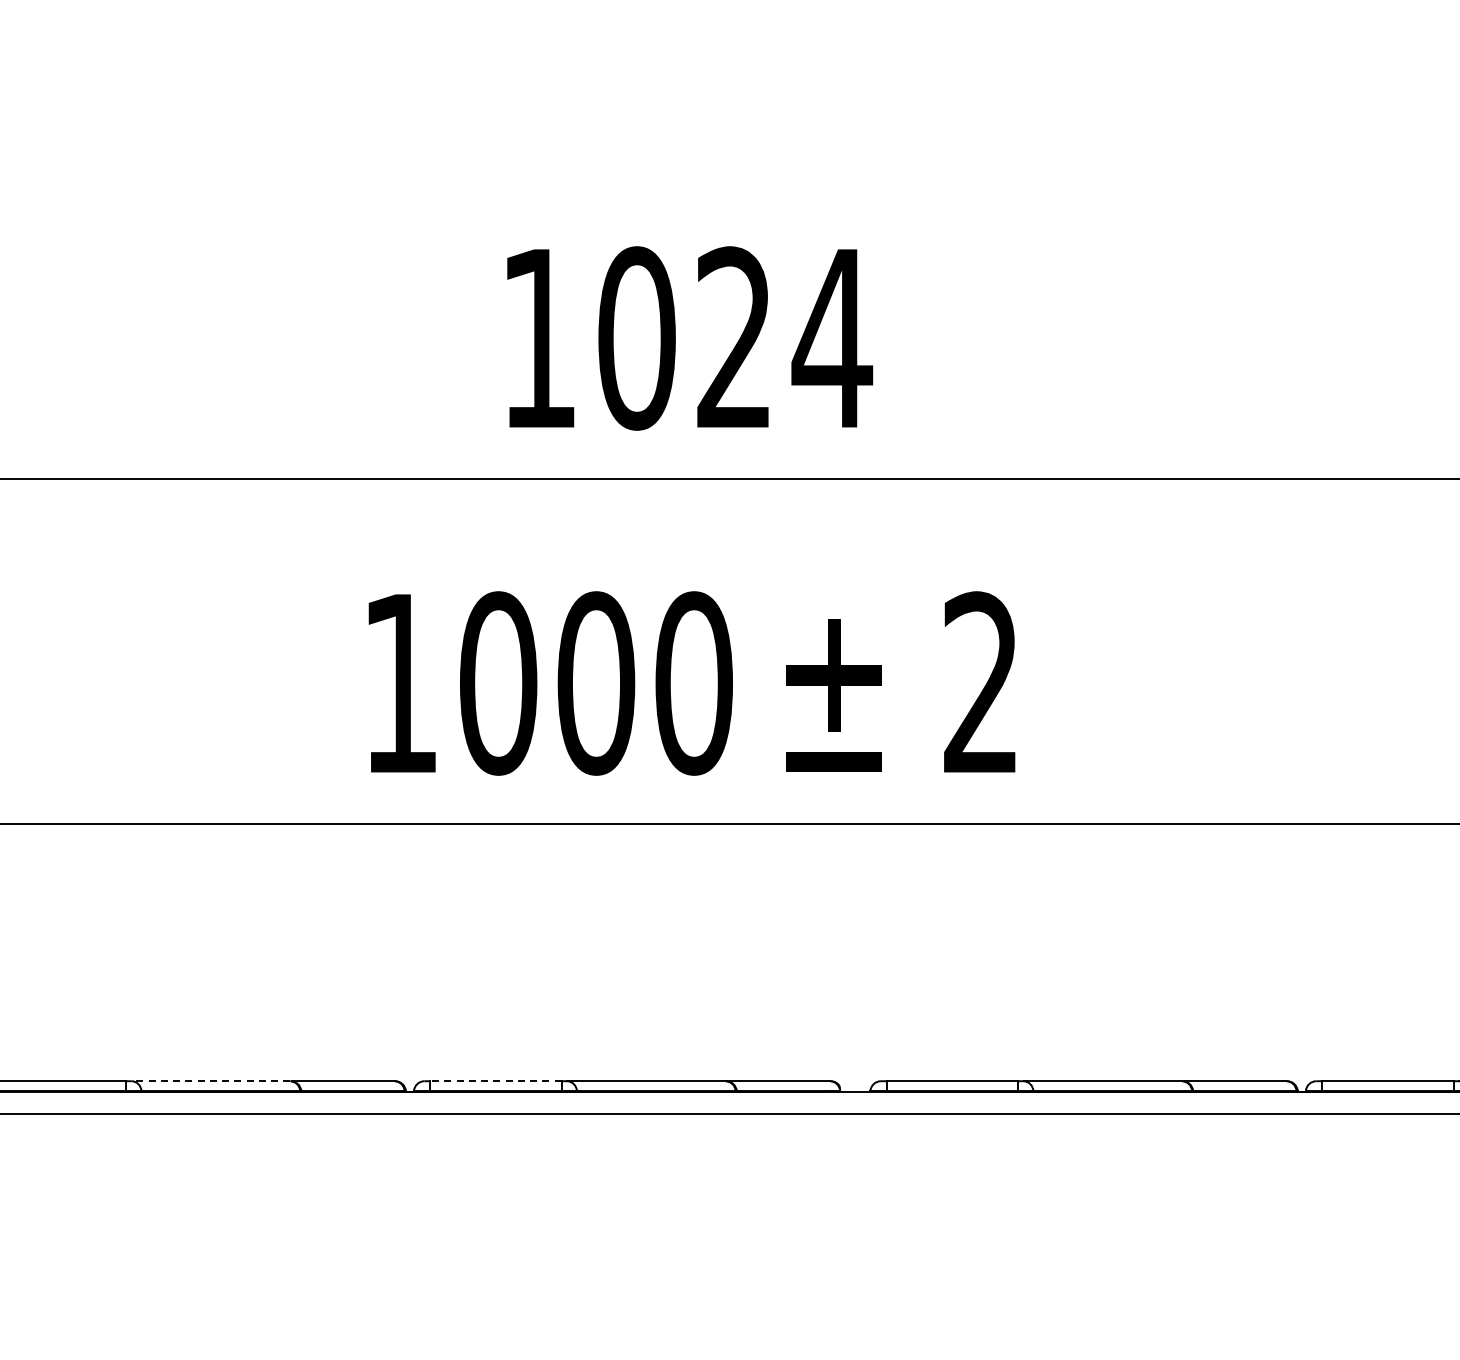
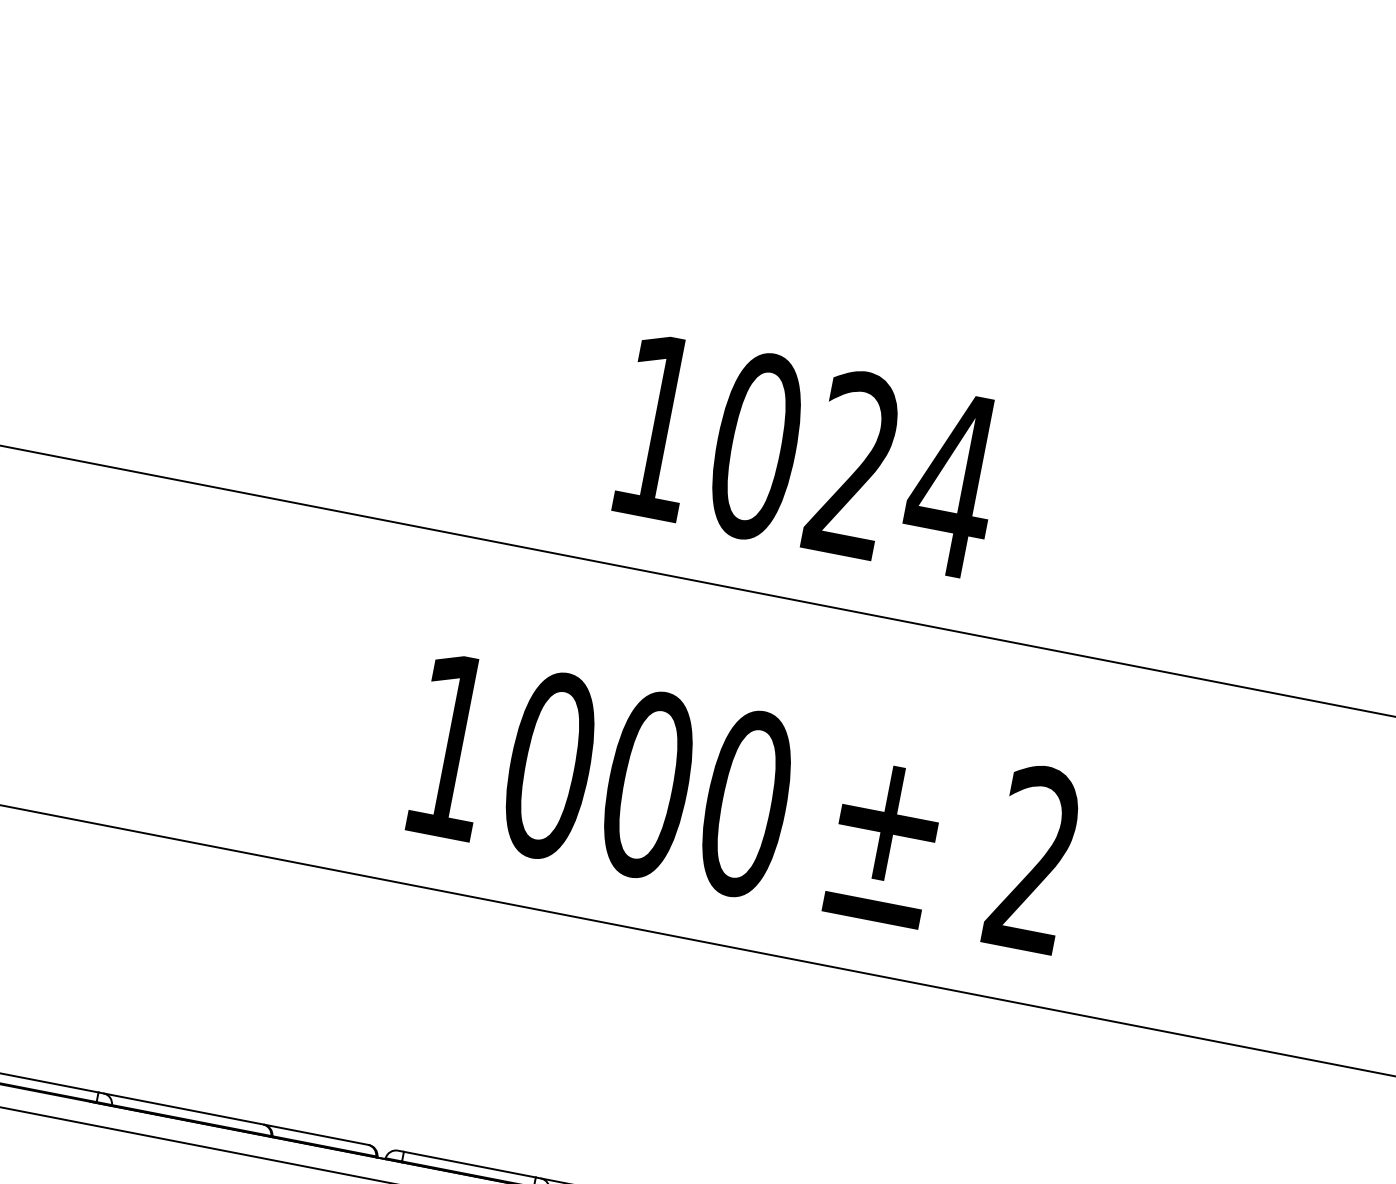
line: (210, 1081) -> (183, 1109), dashed -> solid
line: (496, 1081) -> (470, 1165), dashed -> solid

